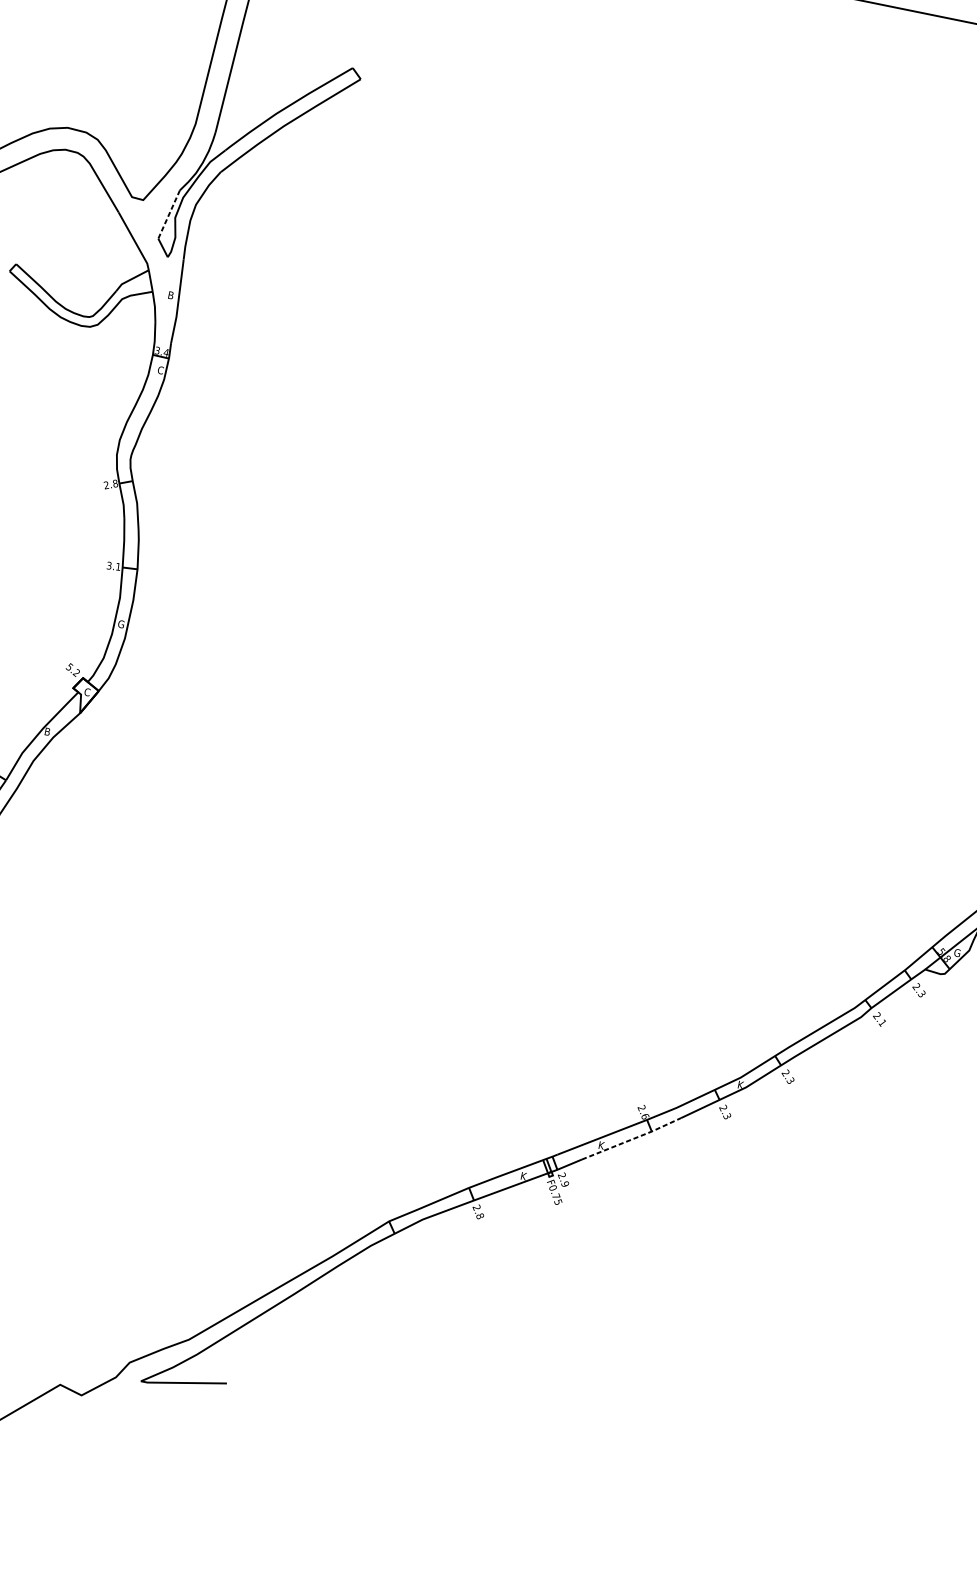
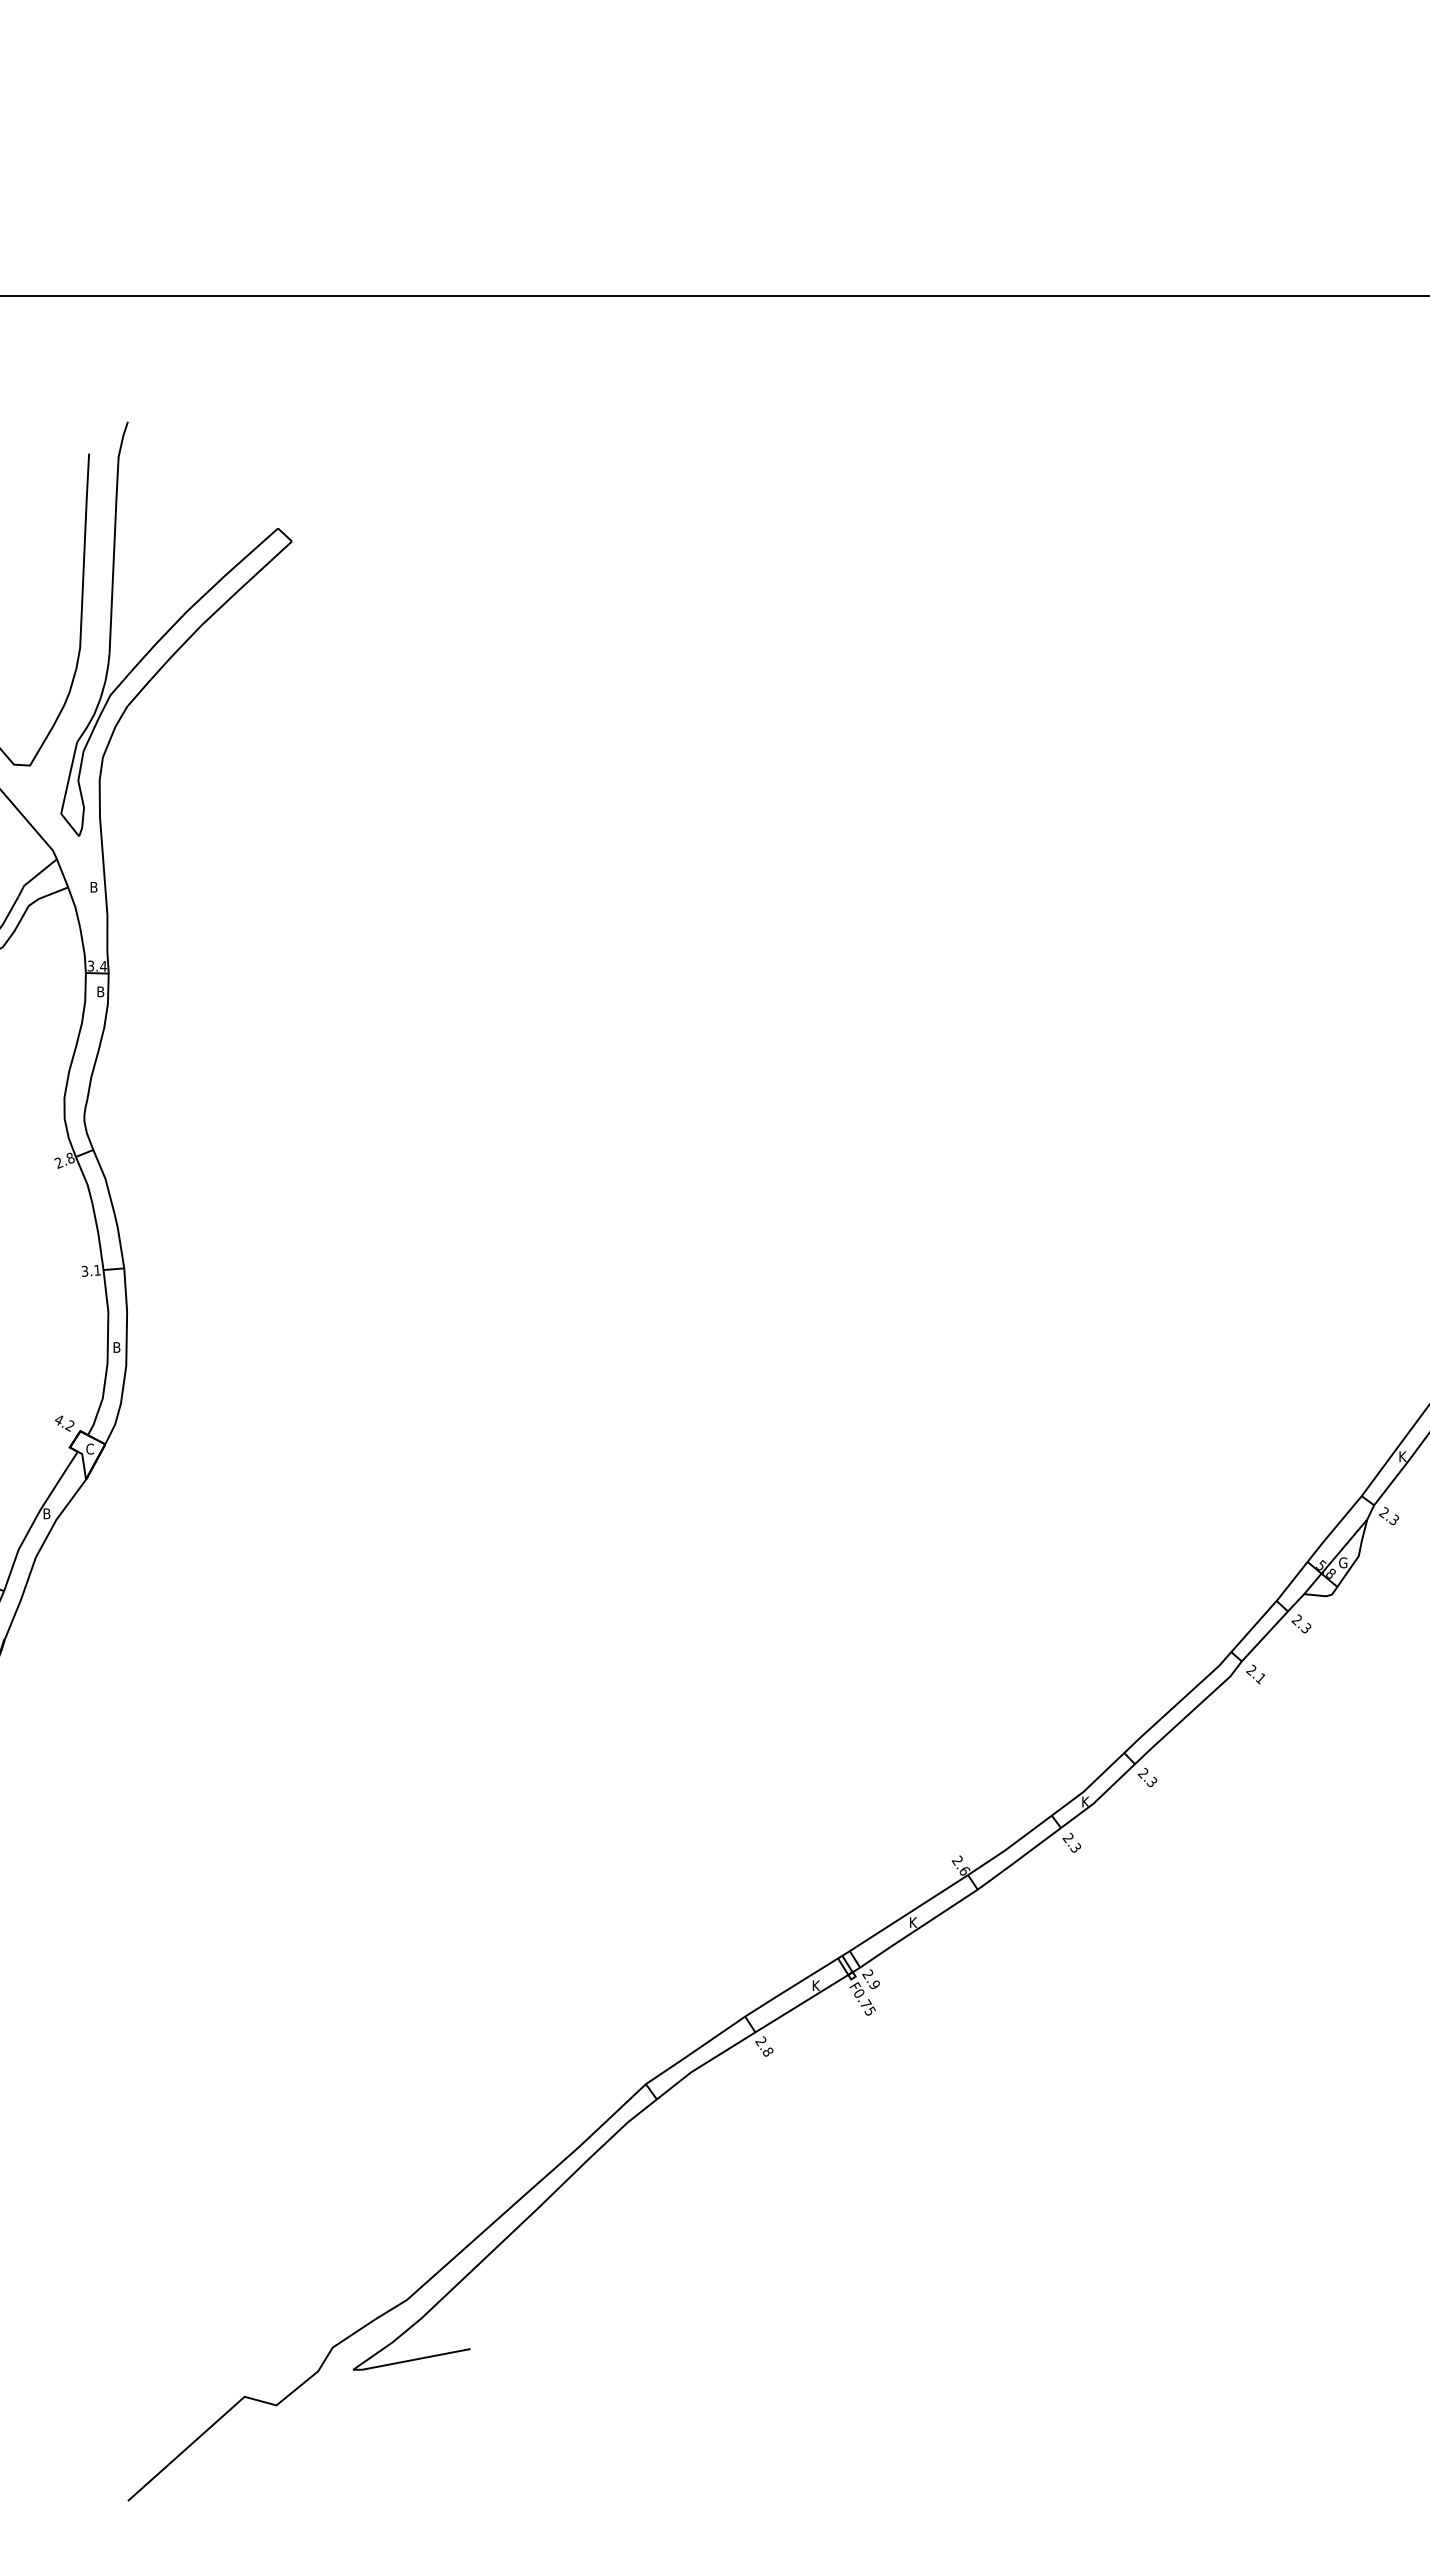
line: (169, 214) -> (69, 778), dashed -> solid
text: (160, 370) -> (100, 991), C -> B
text: (121, 624) -> (117, 1347), G -> B
text: (69, 666) -> (58, 1419), 5.2 -> 4.2
line: (632, 1139) -> (953, 1905), dashed -> solid

